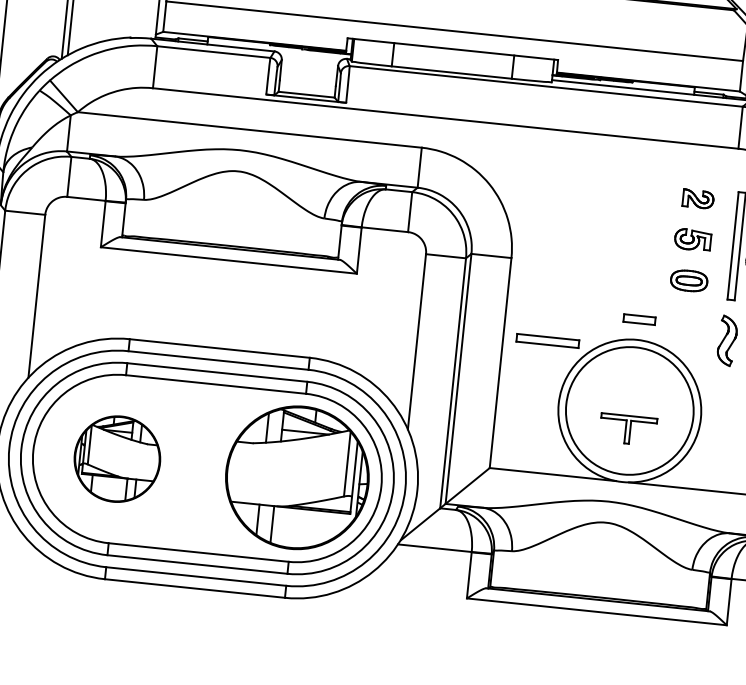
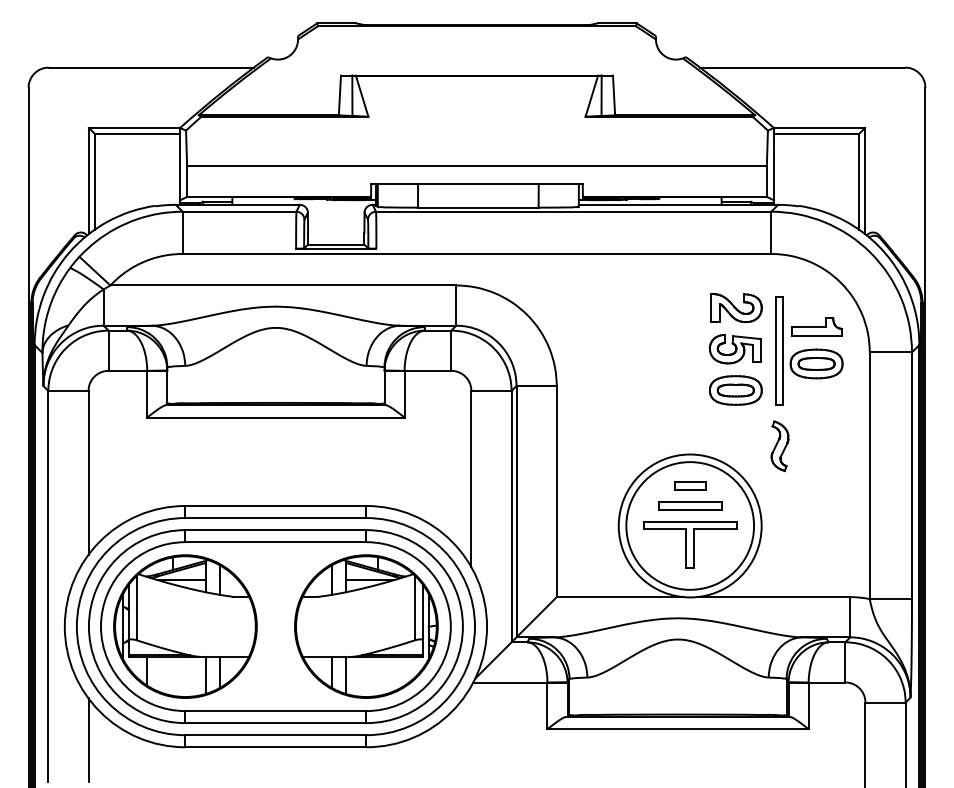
part: (698, 199) -> (736, 308), size x1.67
part: (693, 240) -> (735, 349), size x1.43
part: (688, 280) -> (735, 390), size x1.43
part: (639, 319) -> (690, 485), moved
part: (547, 340) -> (690, 505), moved
part: (628, 429) -> (690, 544), size x1.67
part: (117, 459) -> (185, 626), size x1.67
line: (9, 561) -> (88, 739), added

